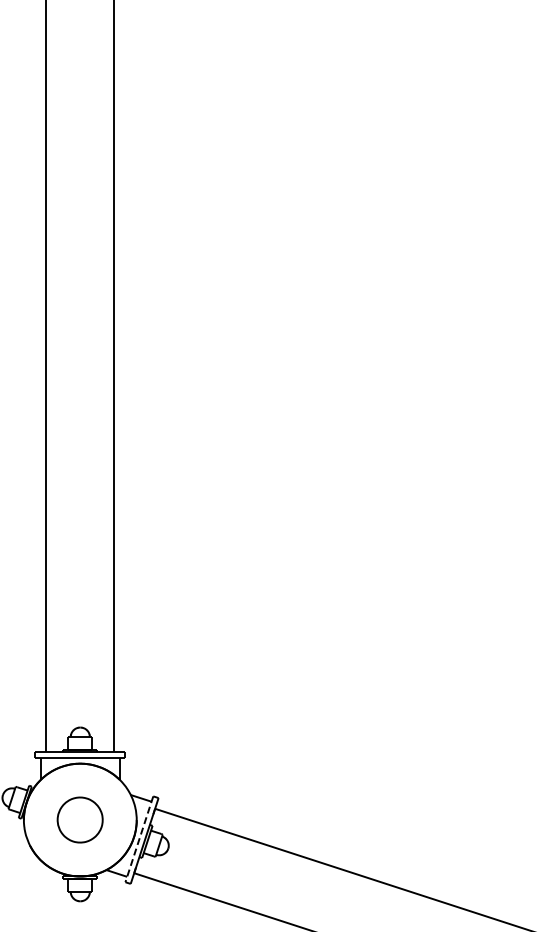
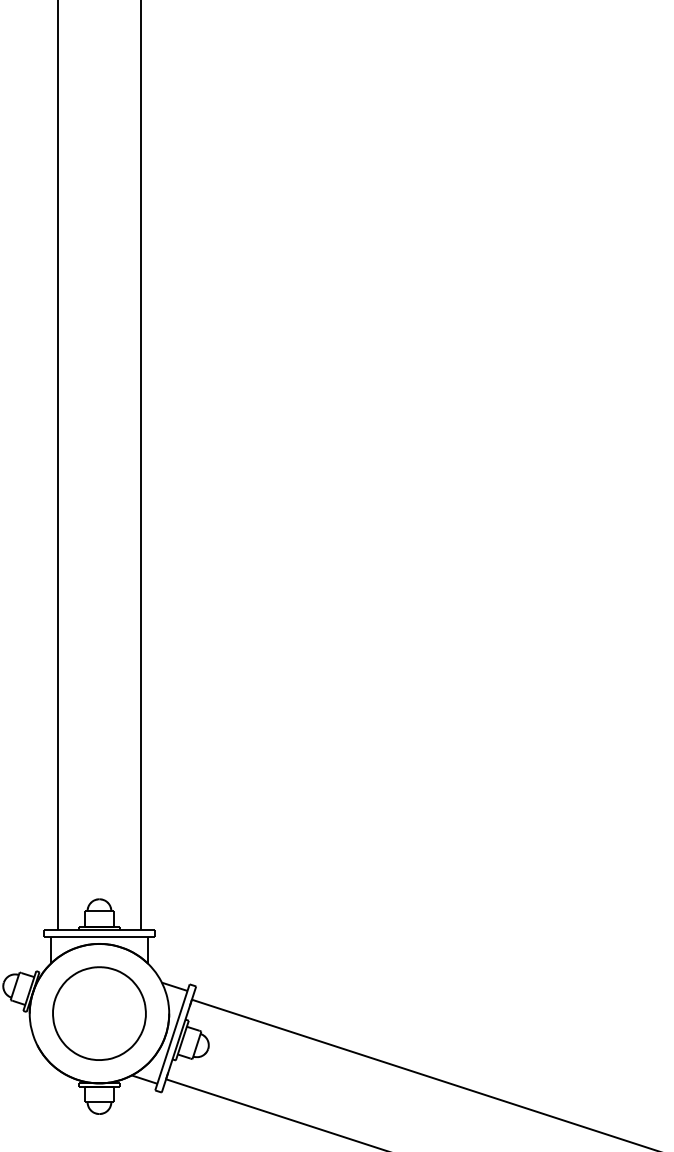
part: (79, 819) -> (98, 1012), size x1.67
line: (139, 839) -> (172, 1037), dashed -> solid

